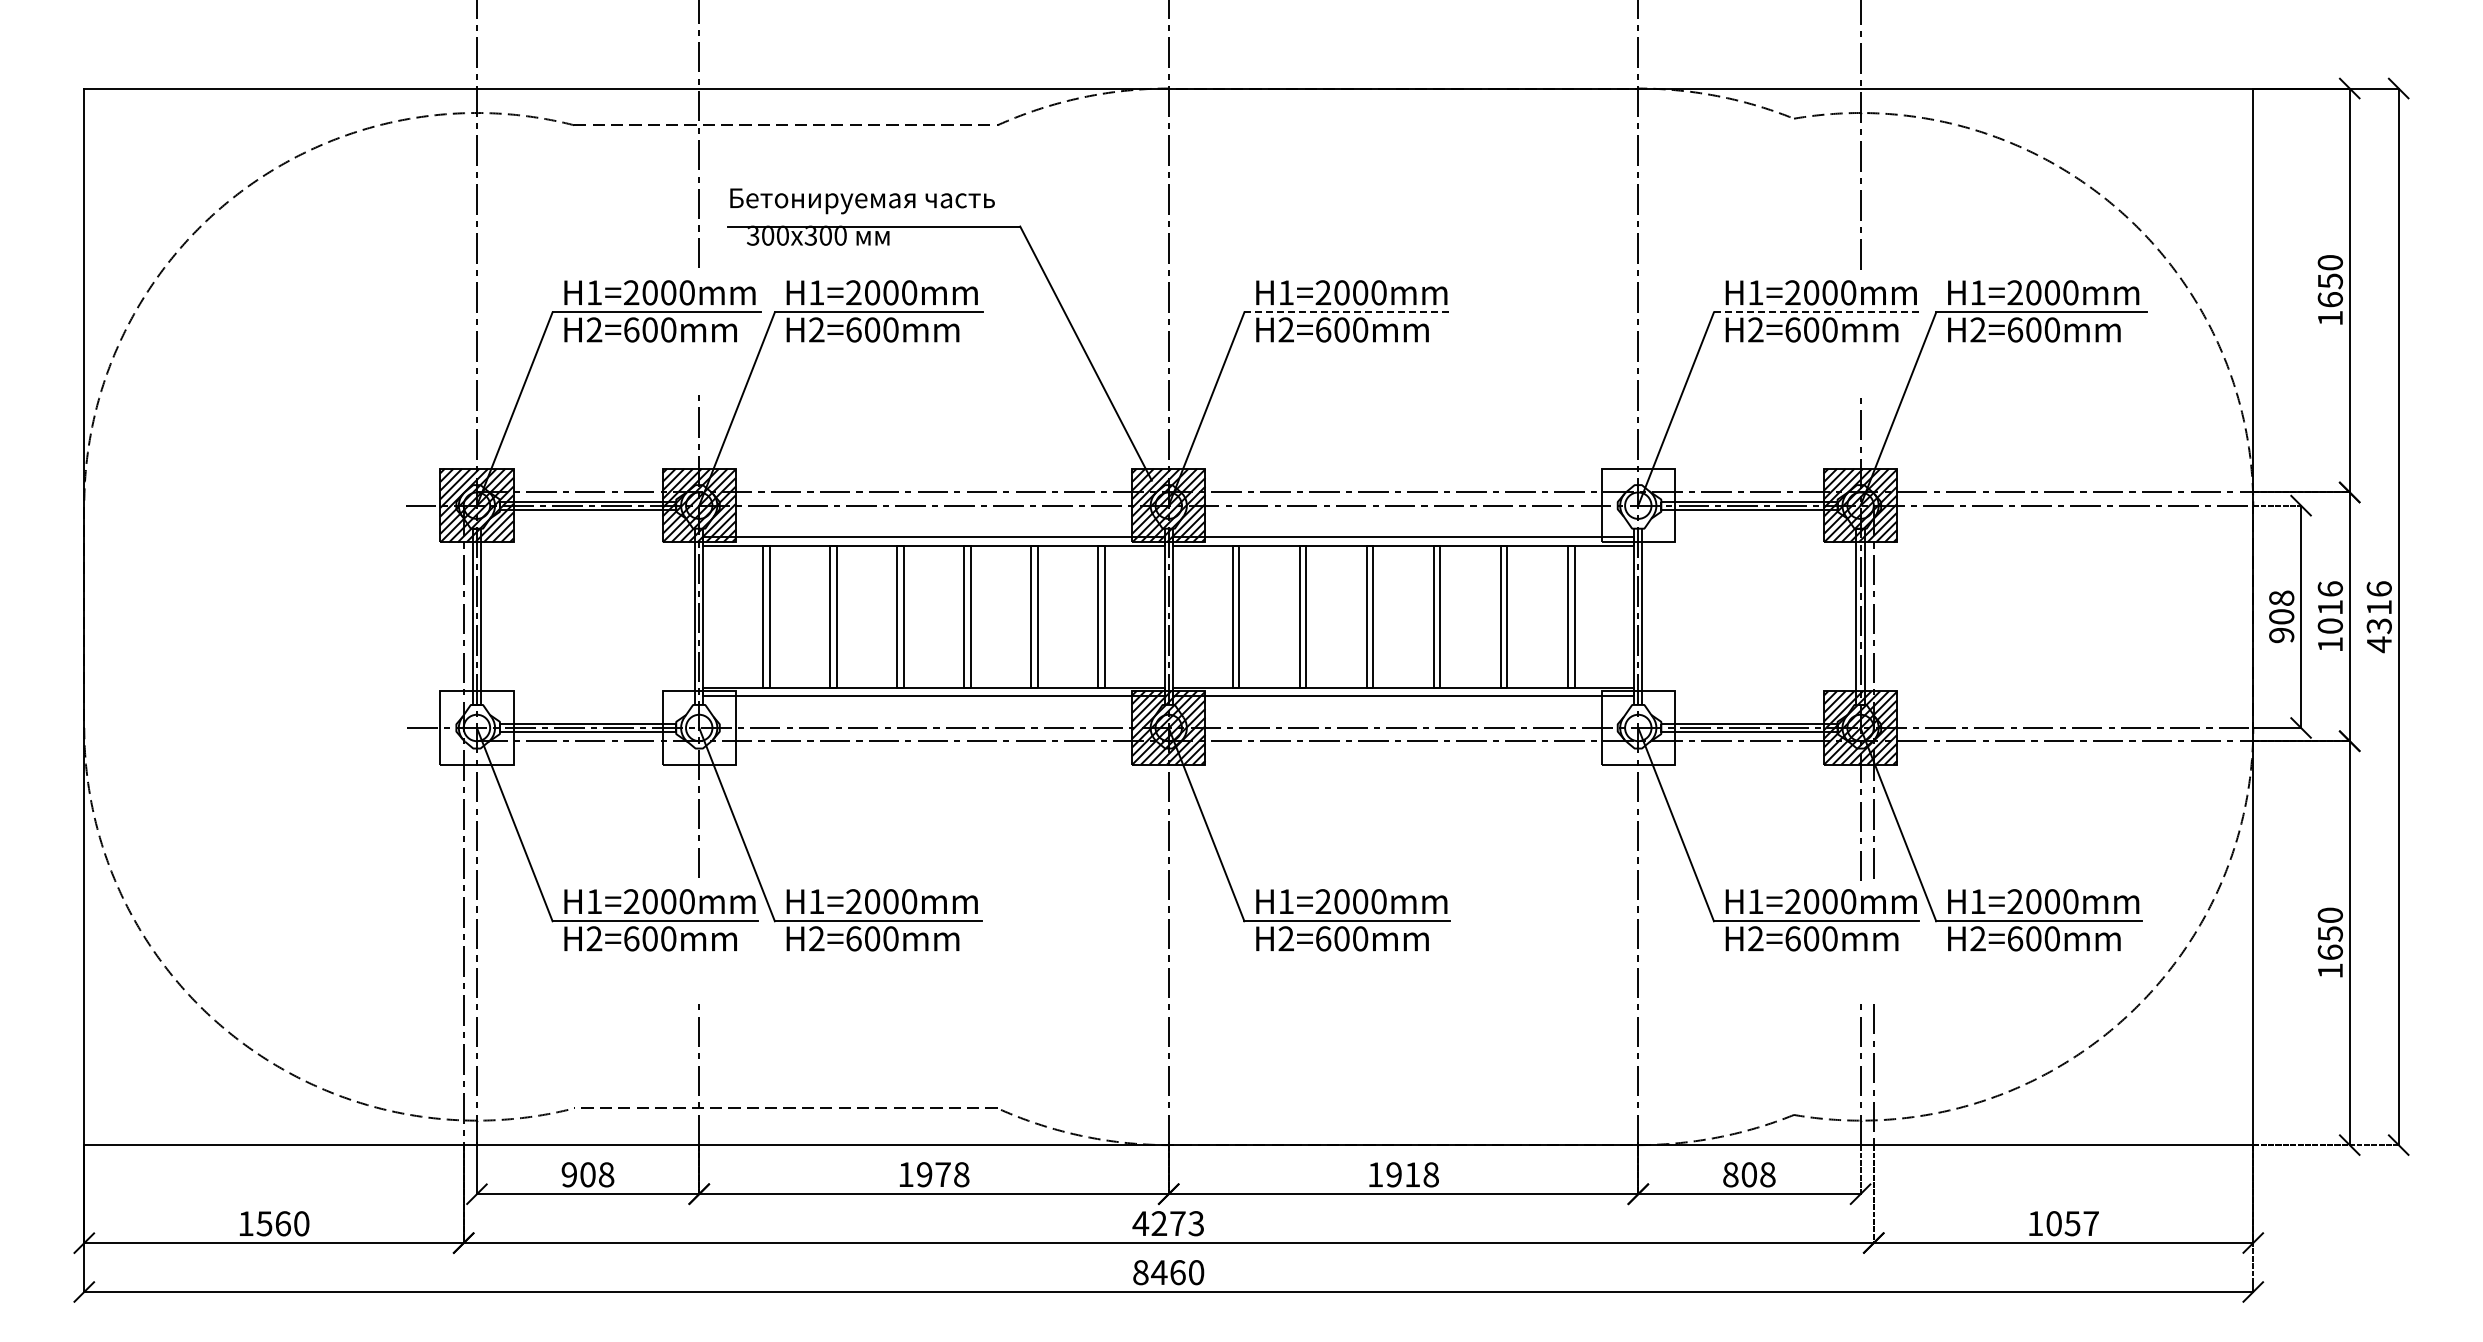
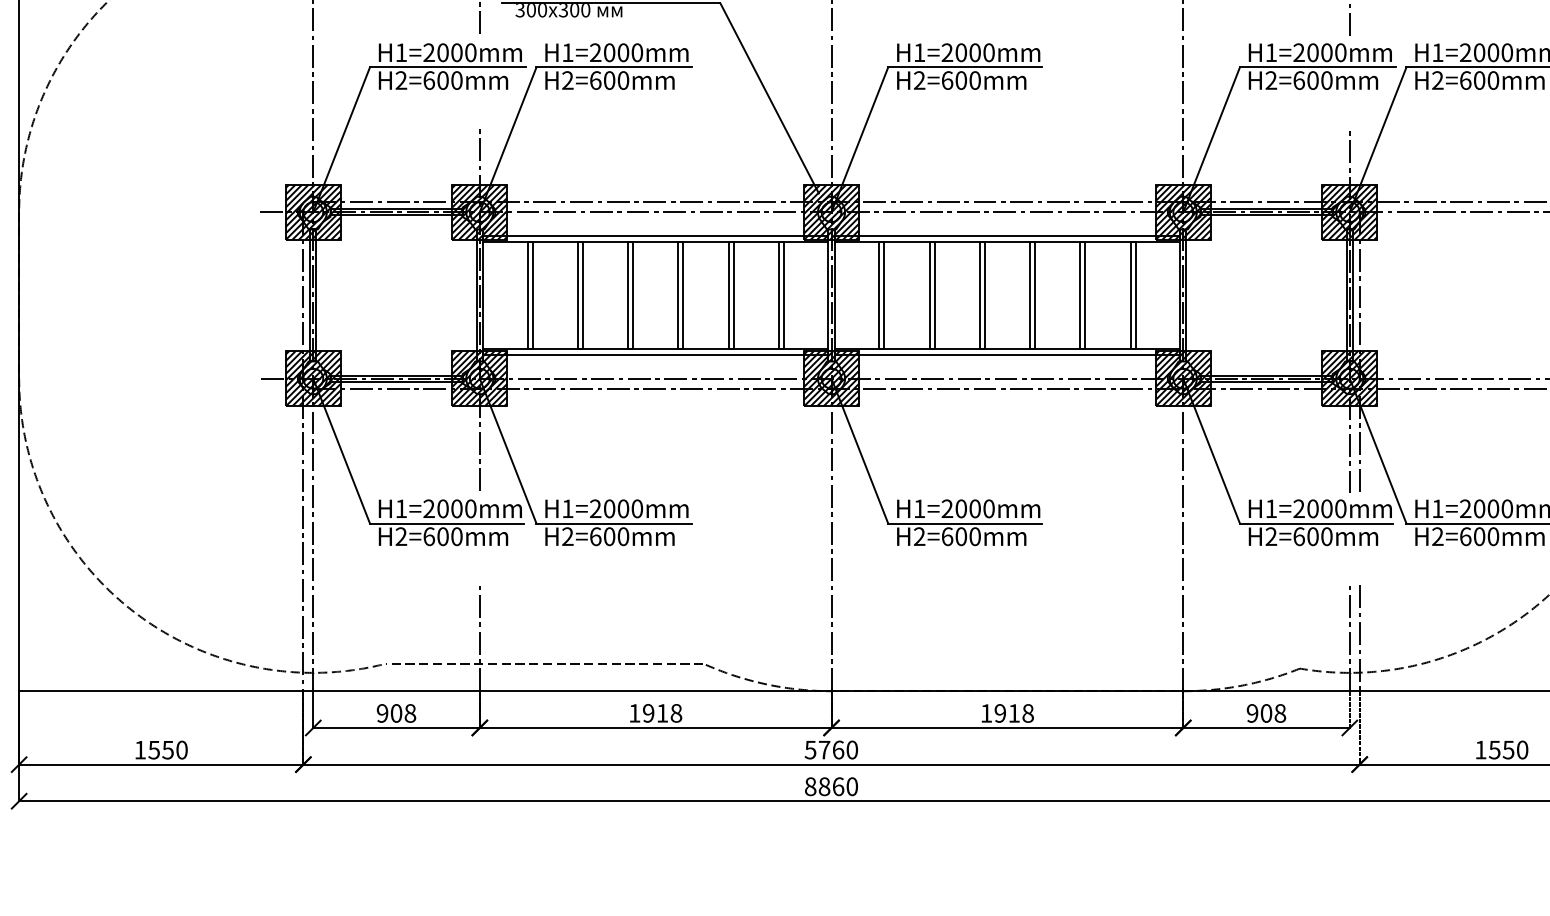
line: (1347, 312) -> (965, 67), dashed -> solid
line: (1818, 312) -> (1318, 67), dashed -> solid
hatch: (1638, 505) -> (1183, 212), added
hatch: (476, 727) -> (312, 378), added
hatch: (698, 727) -> (479, 378), added
hatch: (1638, 727) -> (1183, 378), added
text: (942, 1174) -> (662, 713), 1978 -> 1918
text: (1730, 1174) -> (1252, 713), 808 -> 908
text: (282, 1223) -> (167, 749), 1560 -> 1550
text: (1168, 1223) -> (831, 749), 4273 -> 5760
text: (2072, 1223) -> (1508, 749), 1057 -> 1550
text: (1159, 1272) -> (824, 786), 8460 -> 8860

